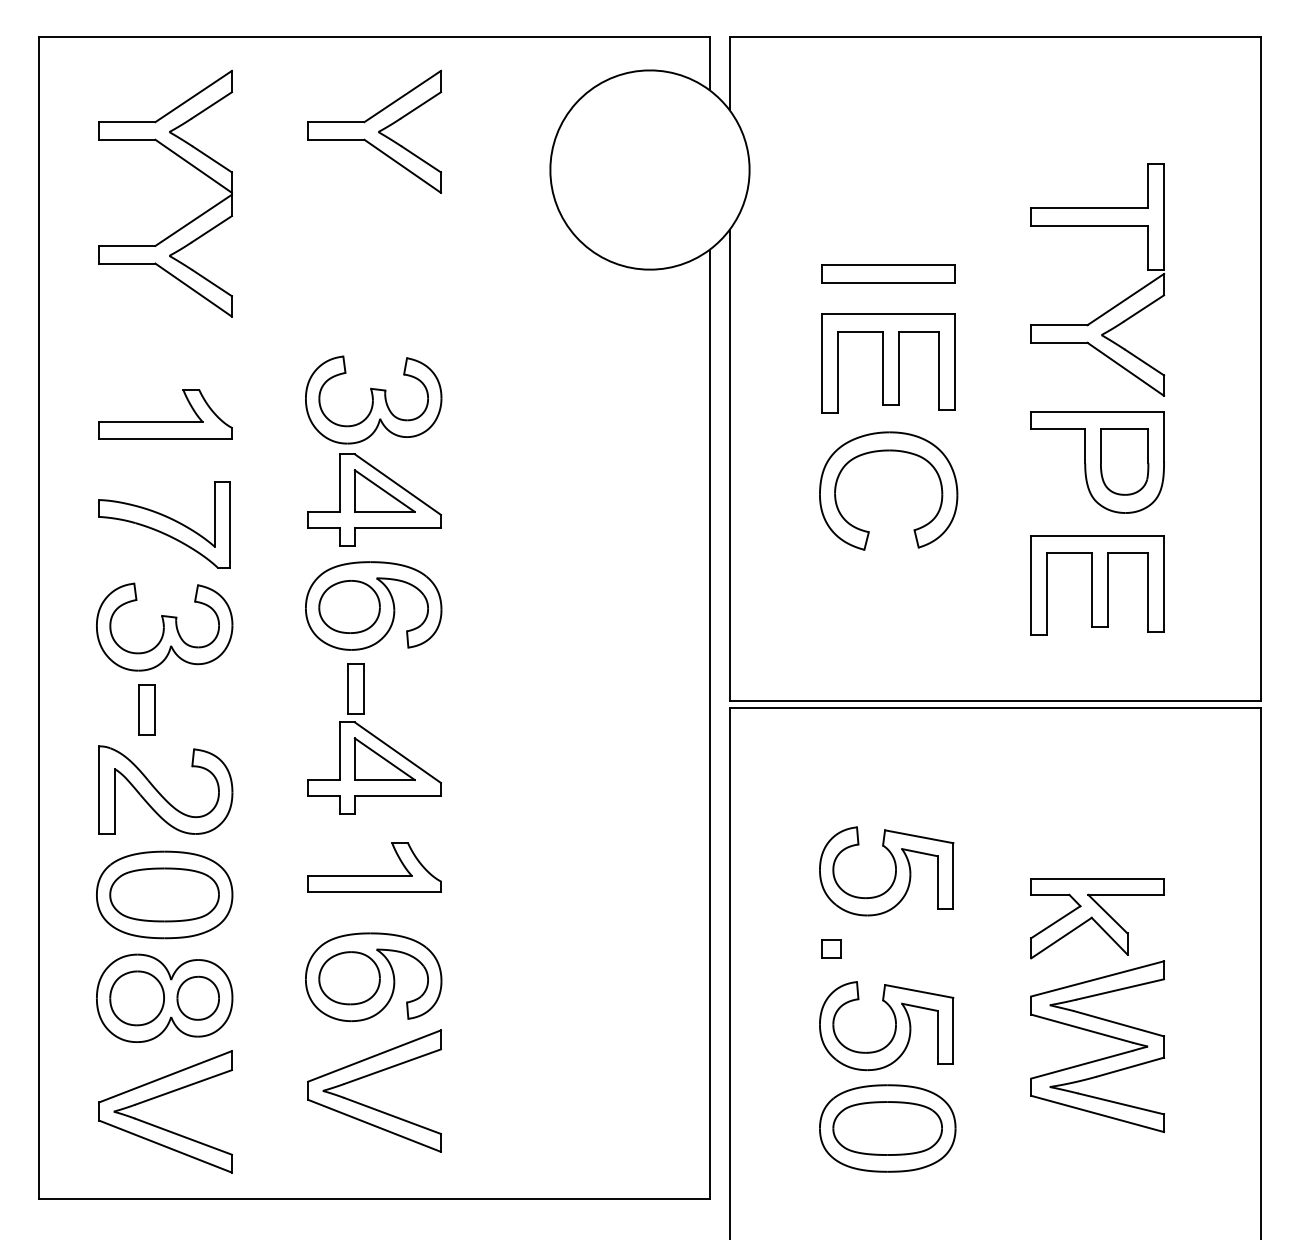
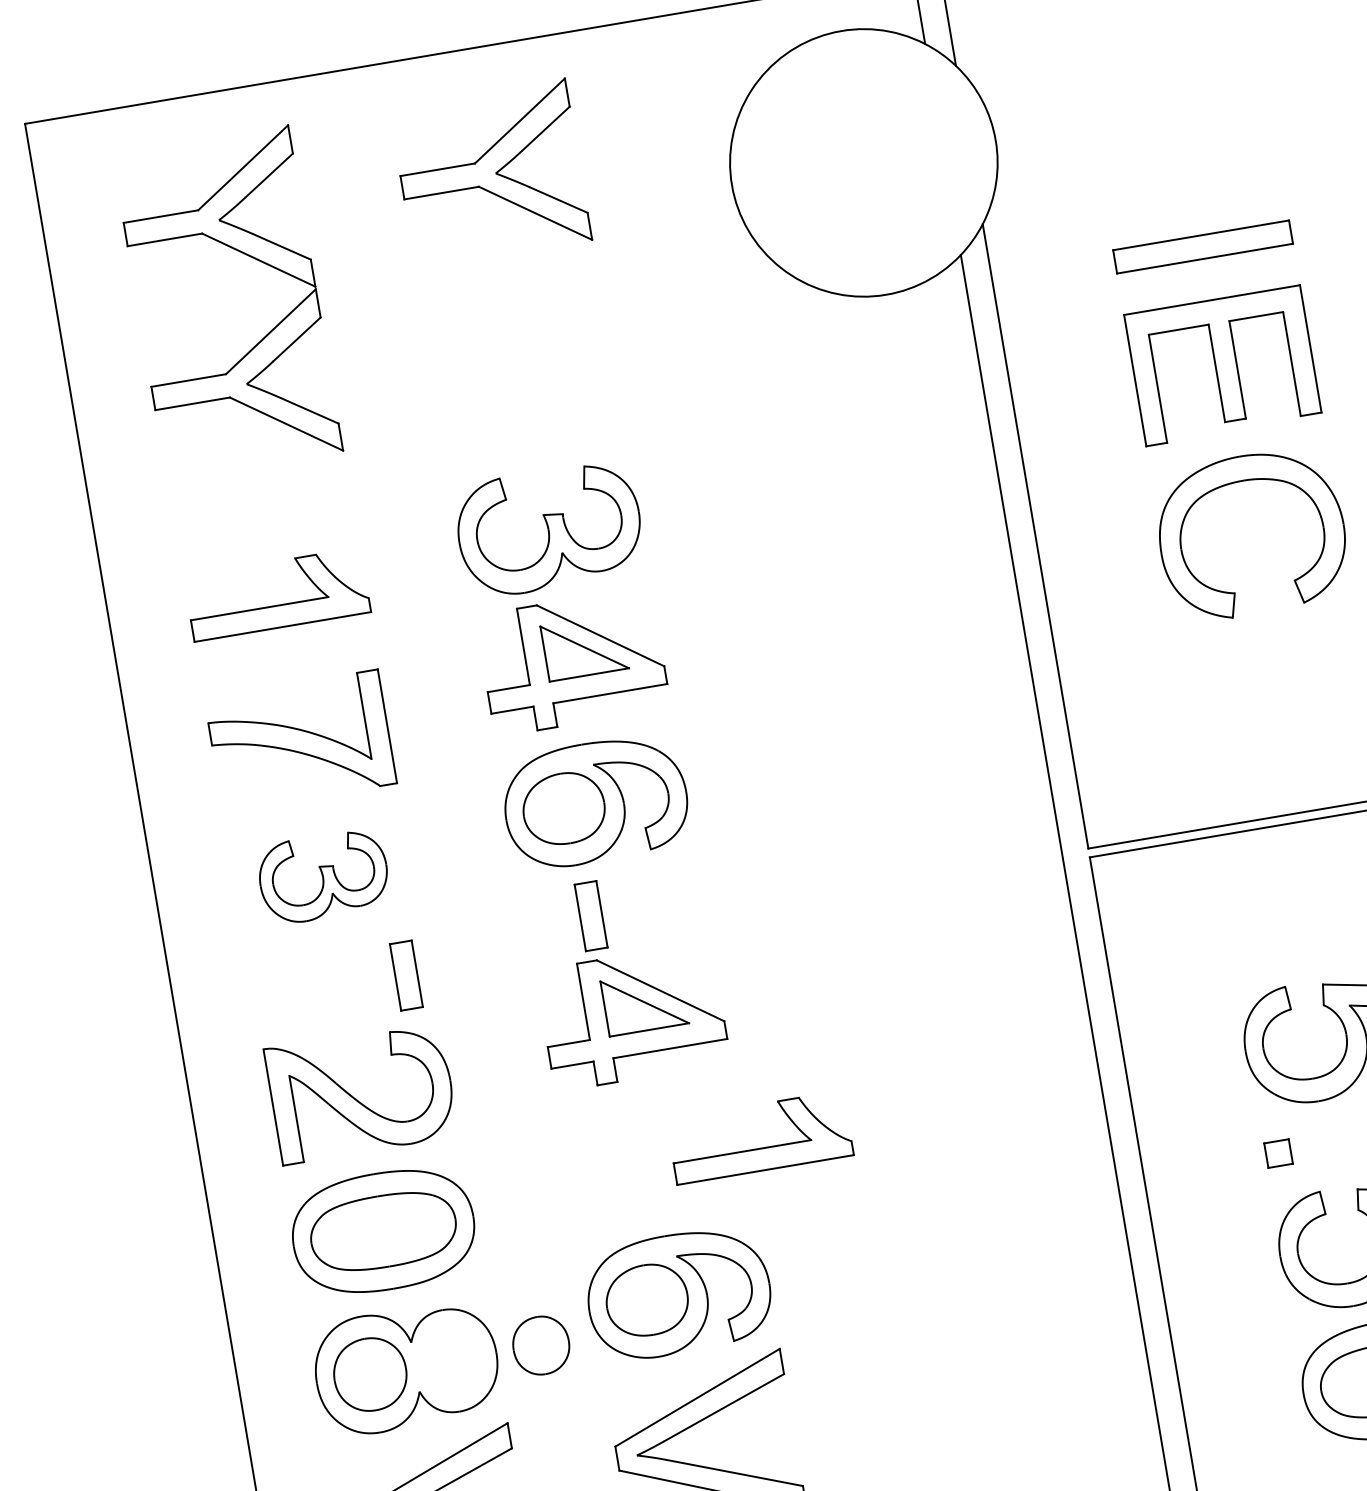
part: (164, 626) -> (323, 876), size x0.7
part: (146, 709) -> (405, 975), moved
part: (374, 875) -> (761, 1147), moved
part: (197, 997) -> (540, 1344), moved

